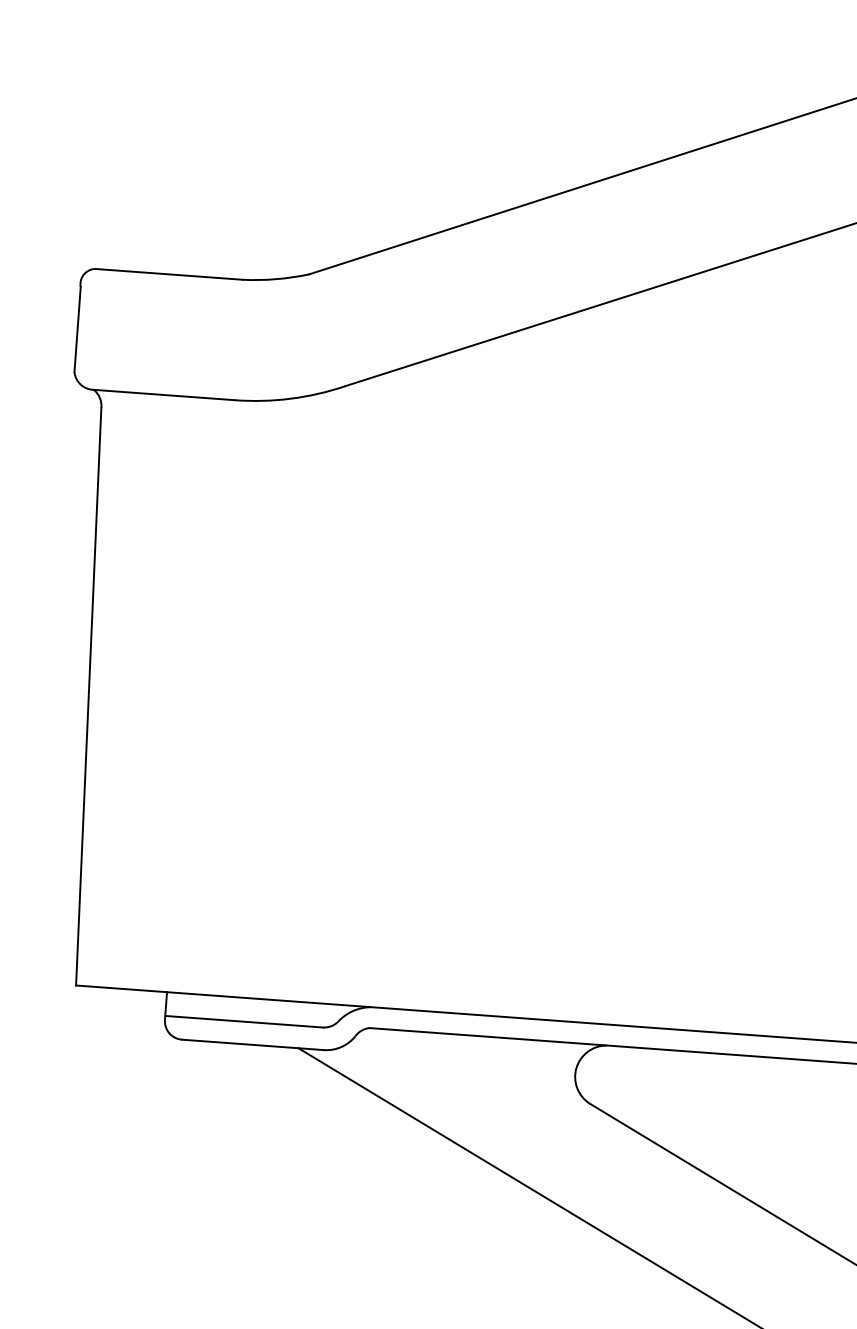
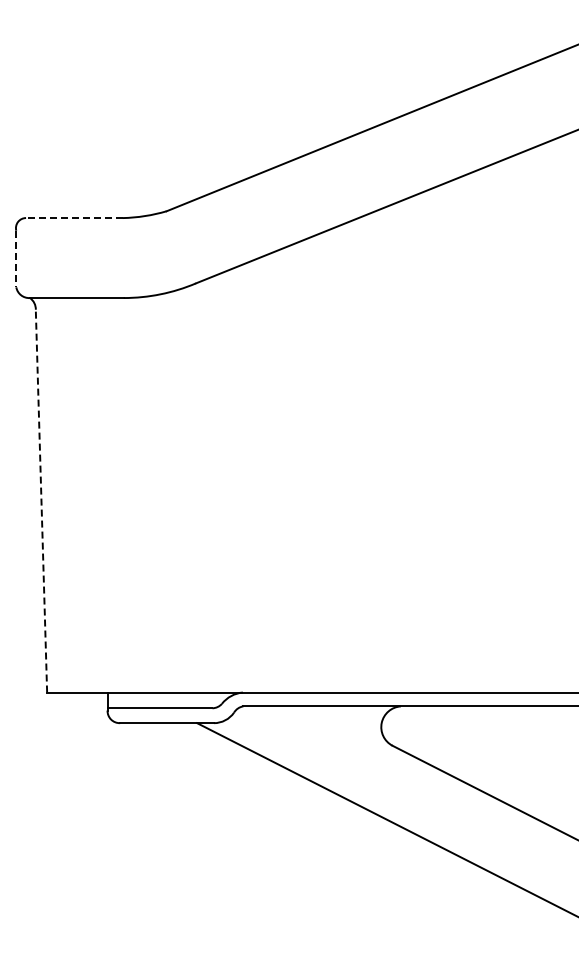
line: (168, 274) -> (73, 218), solid -> dashed
line: (77, 330) -> (16, 259), solid -> dashed
line: (88, 695) -> (41, 500), solid -> dashed

